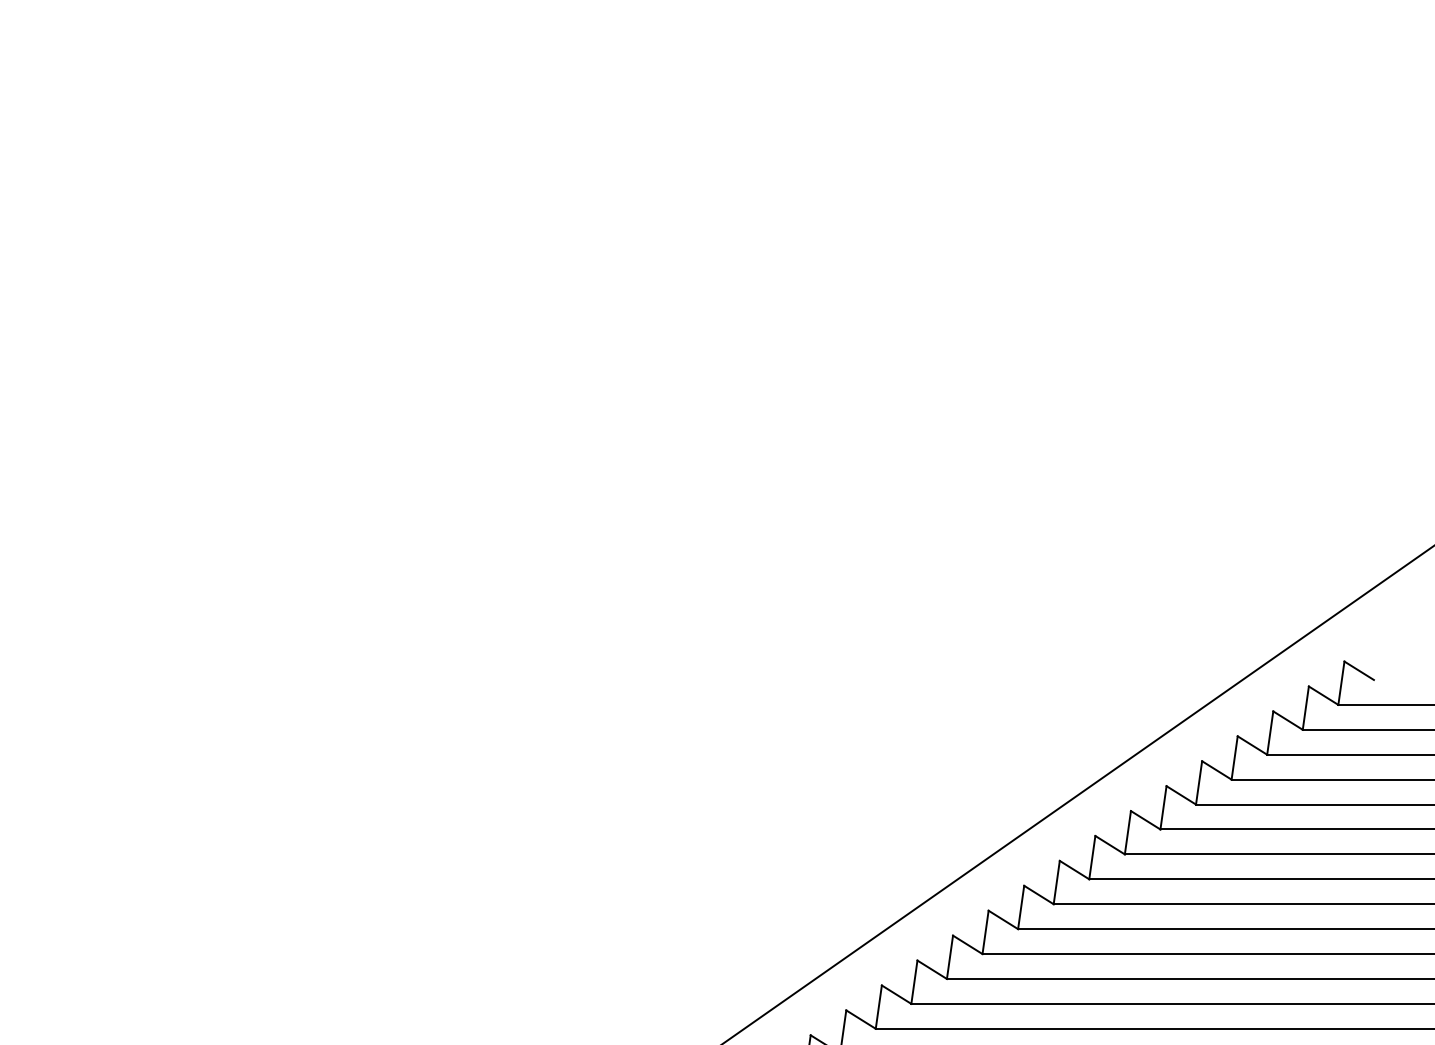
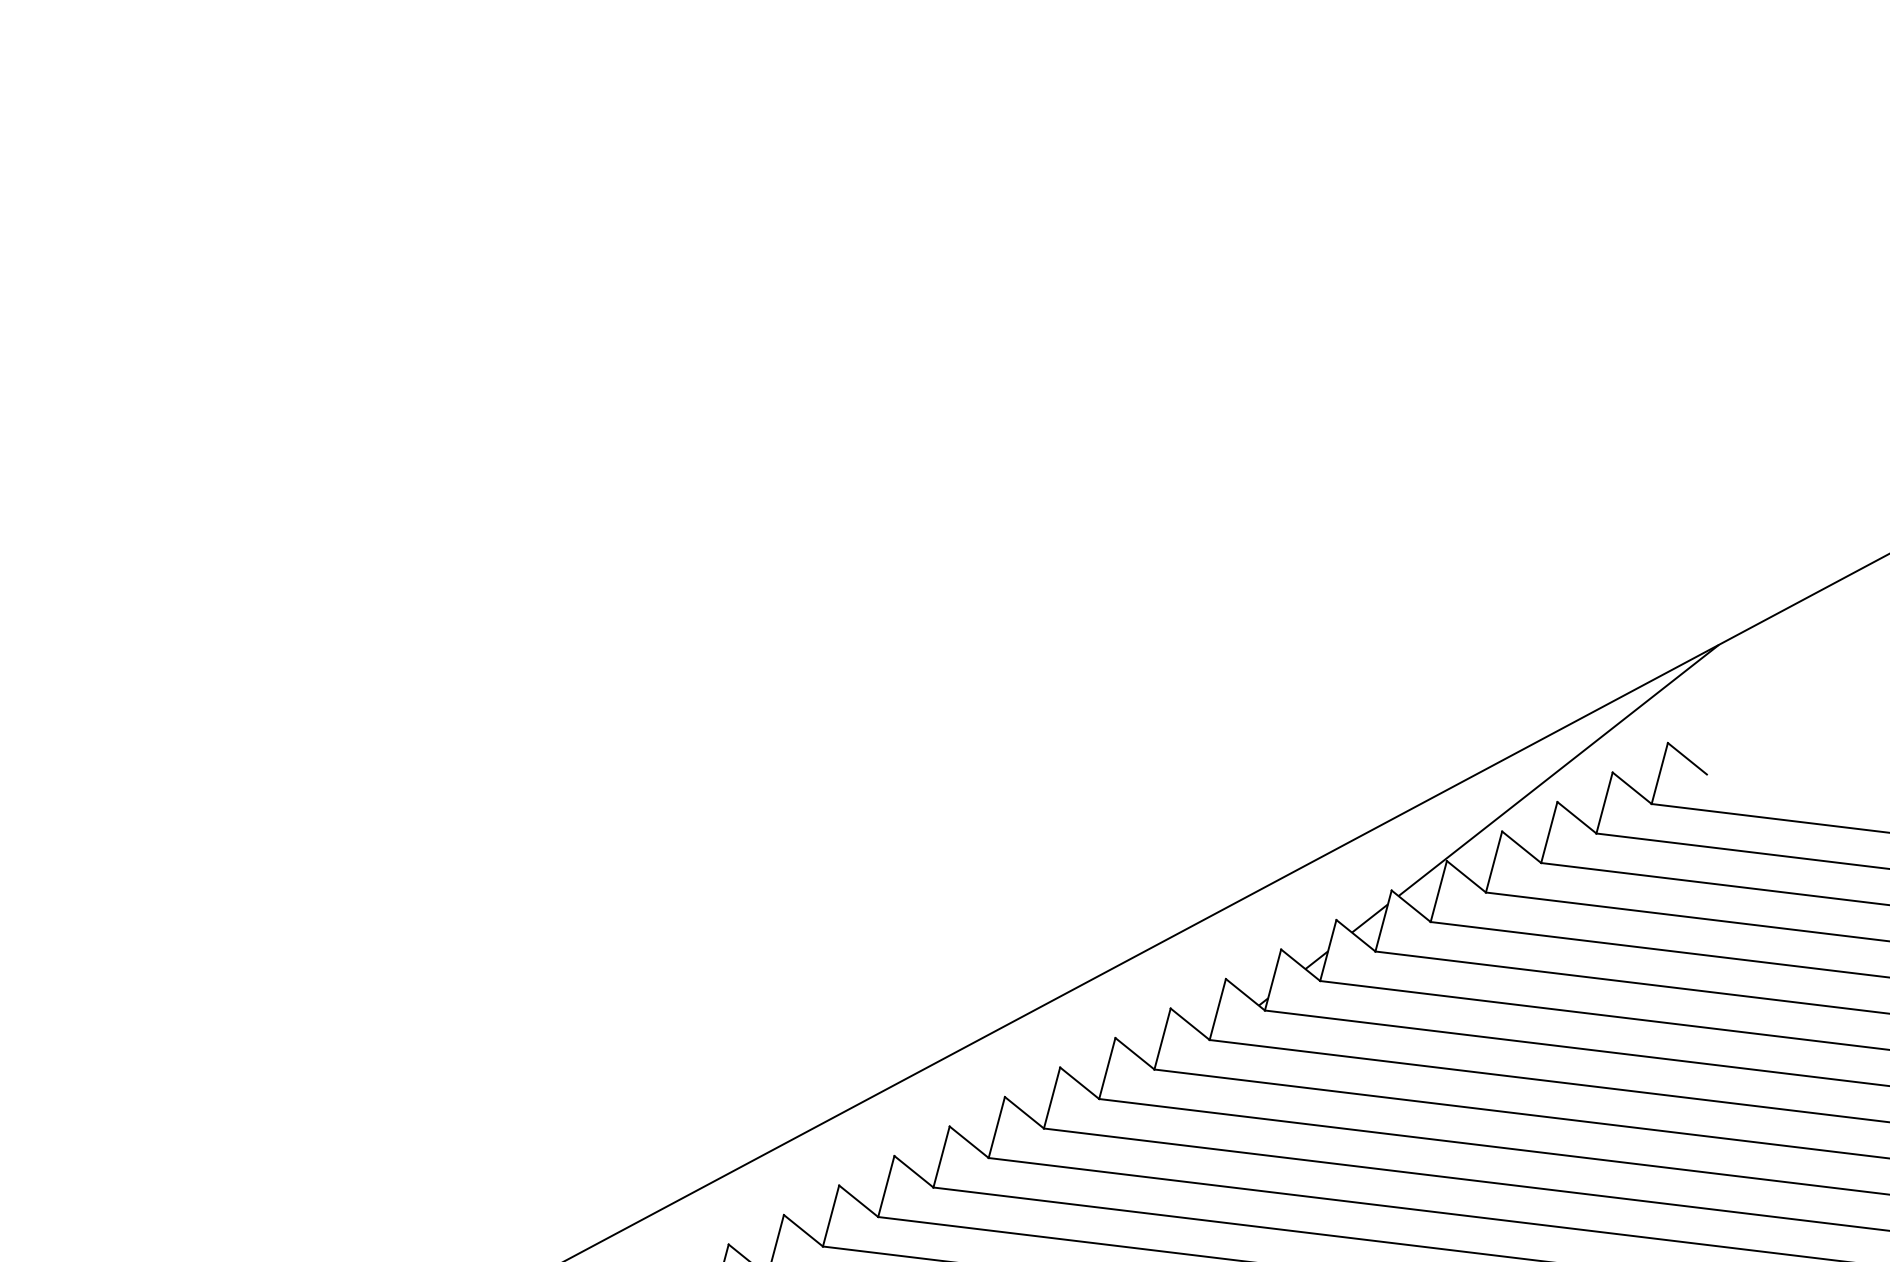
hatch: (1227, 732) -> (1488, 824), added

